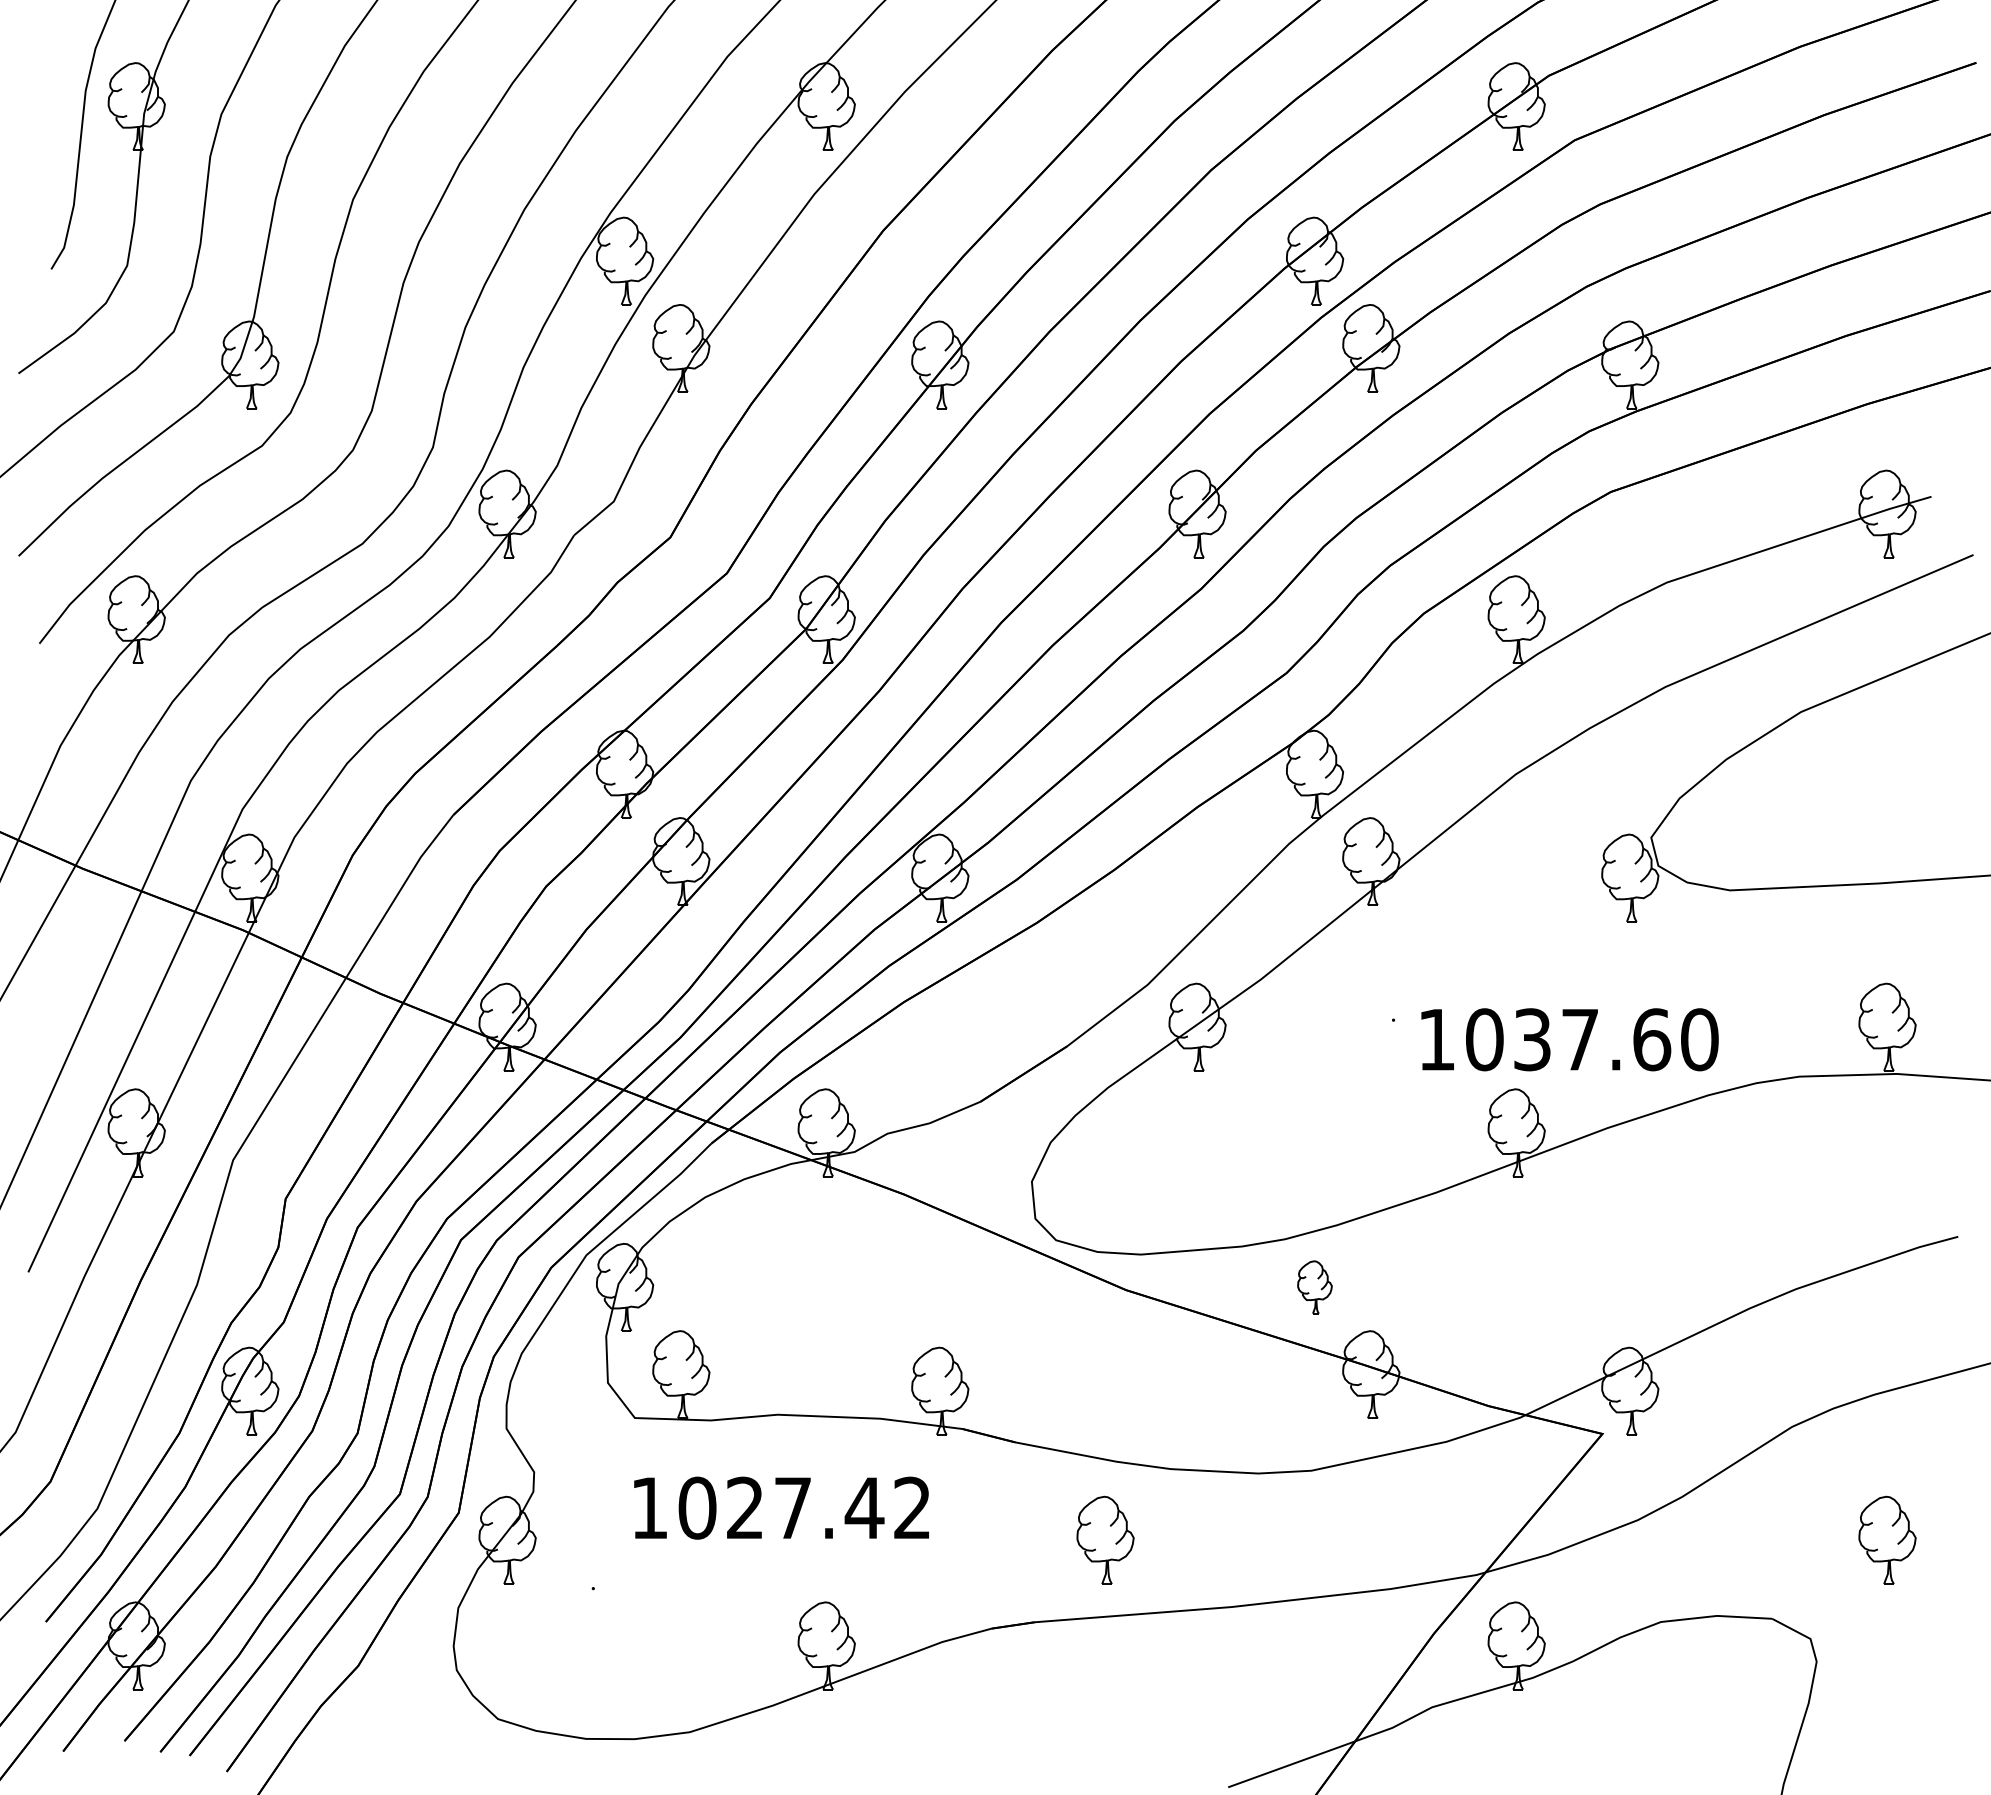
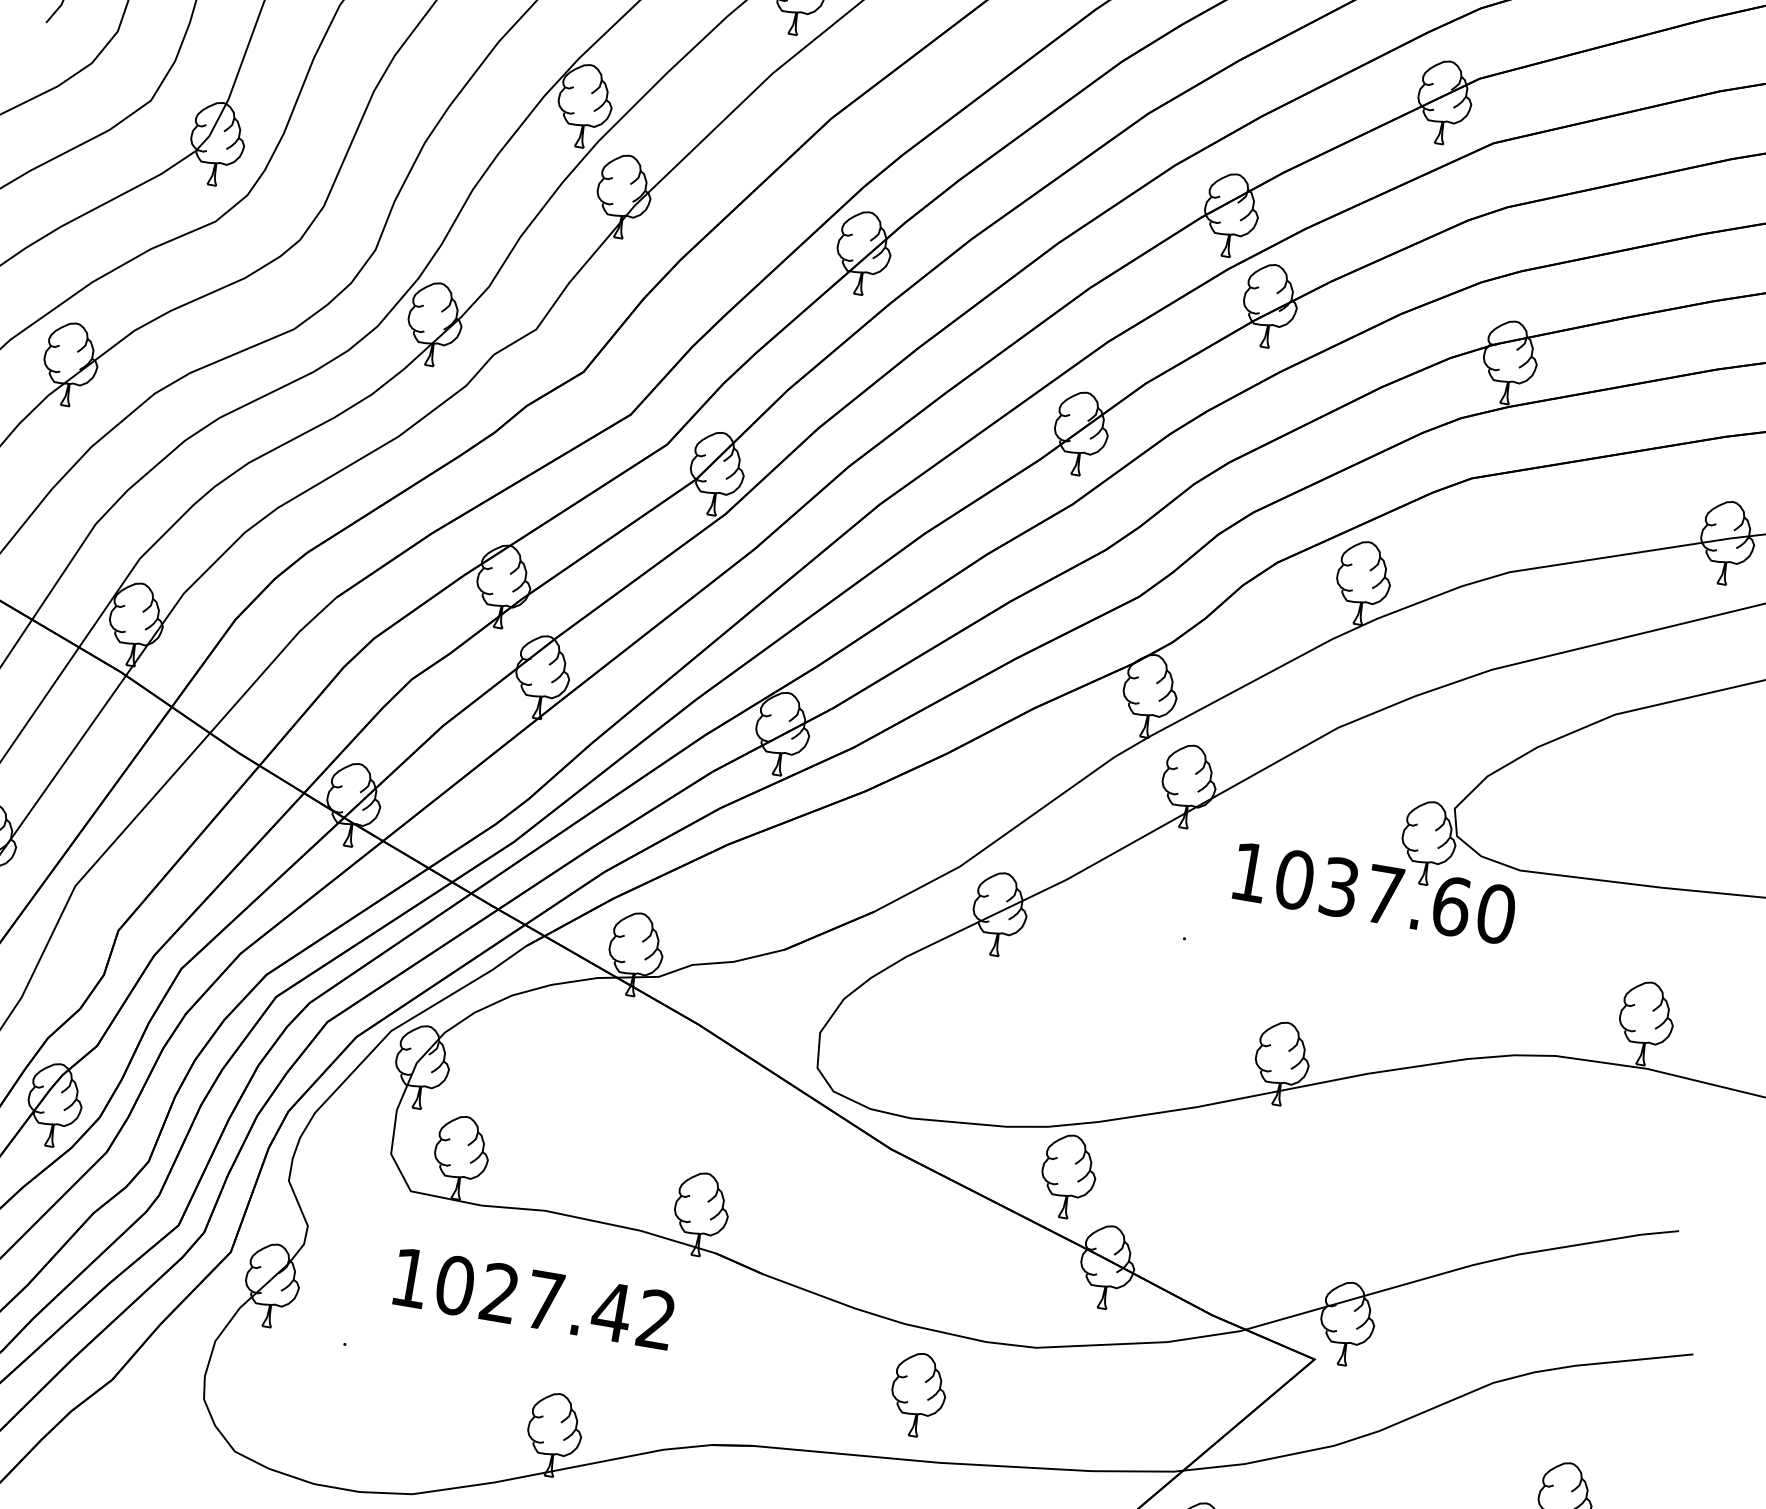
text: (1569, 1039) -> (1374, 893), moved
part: (1314, 1287) -> (1068, 1176), size x1.67
part: (1105, 1539) -> (918, 1394), moved

